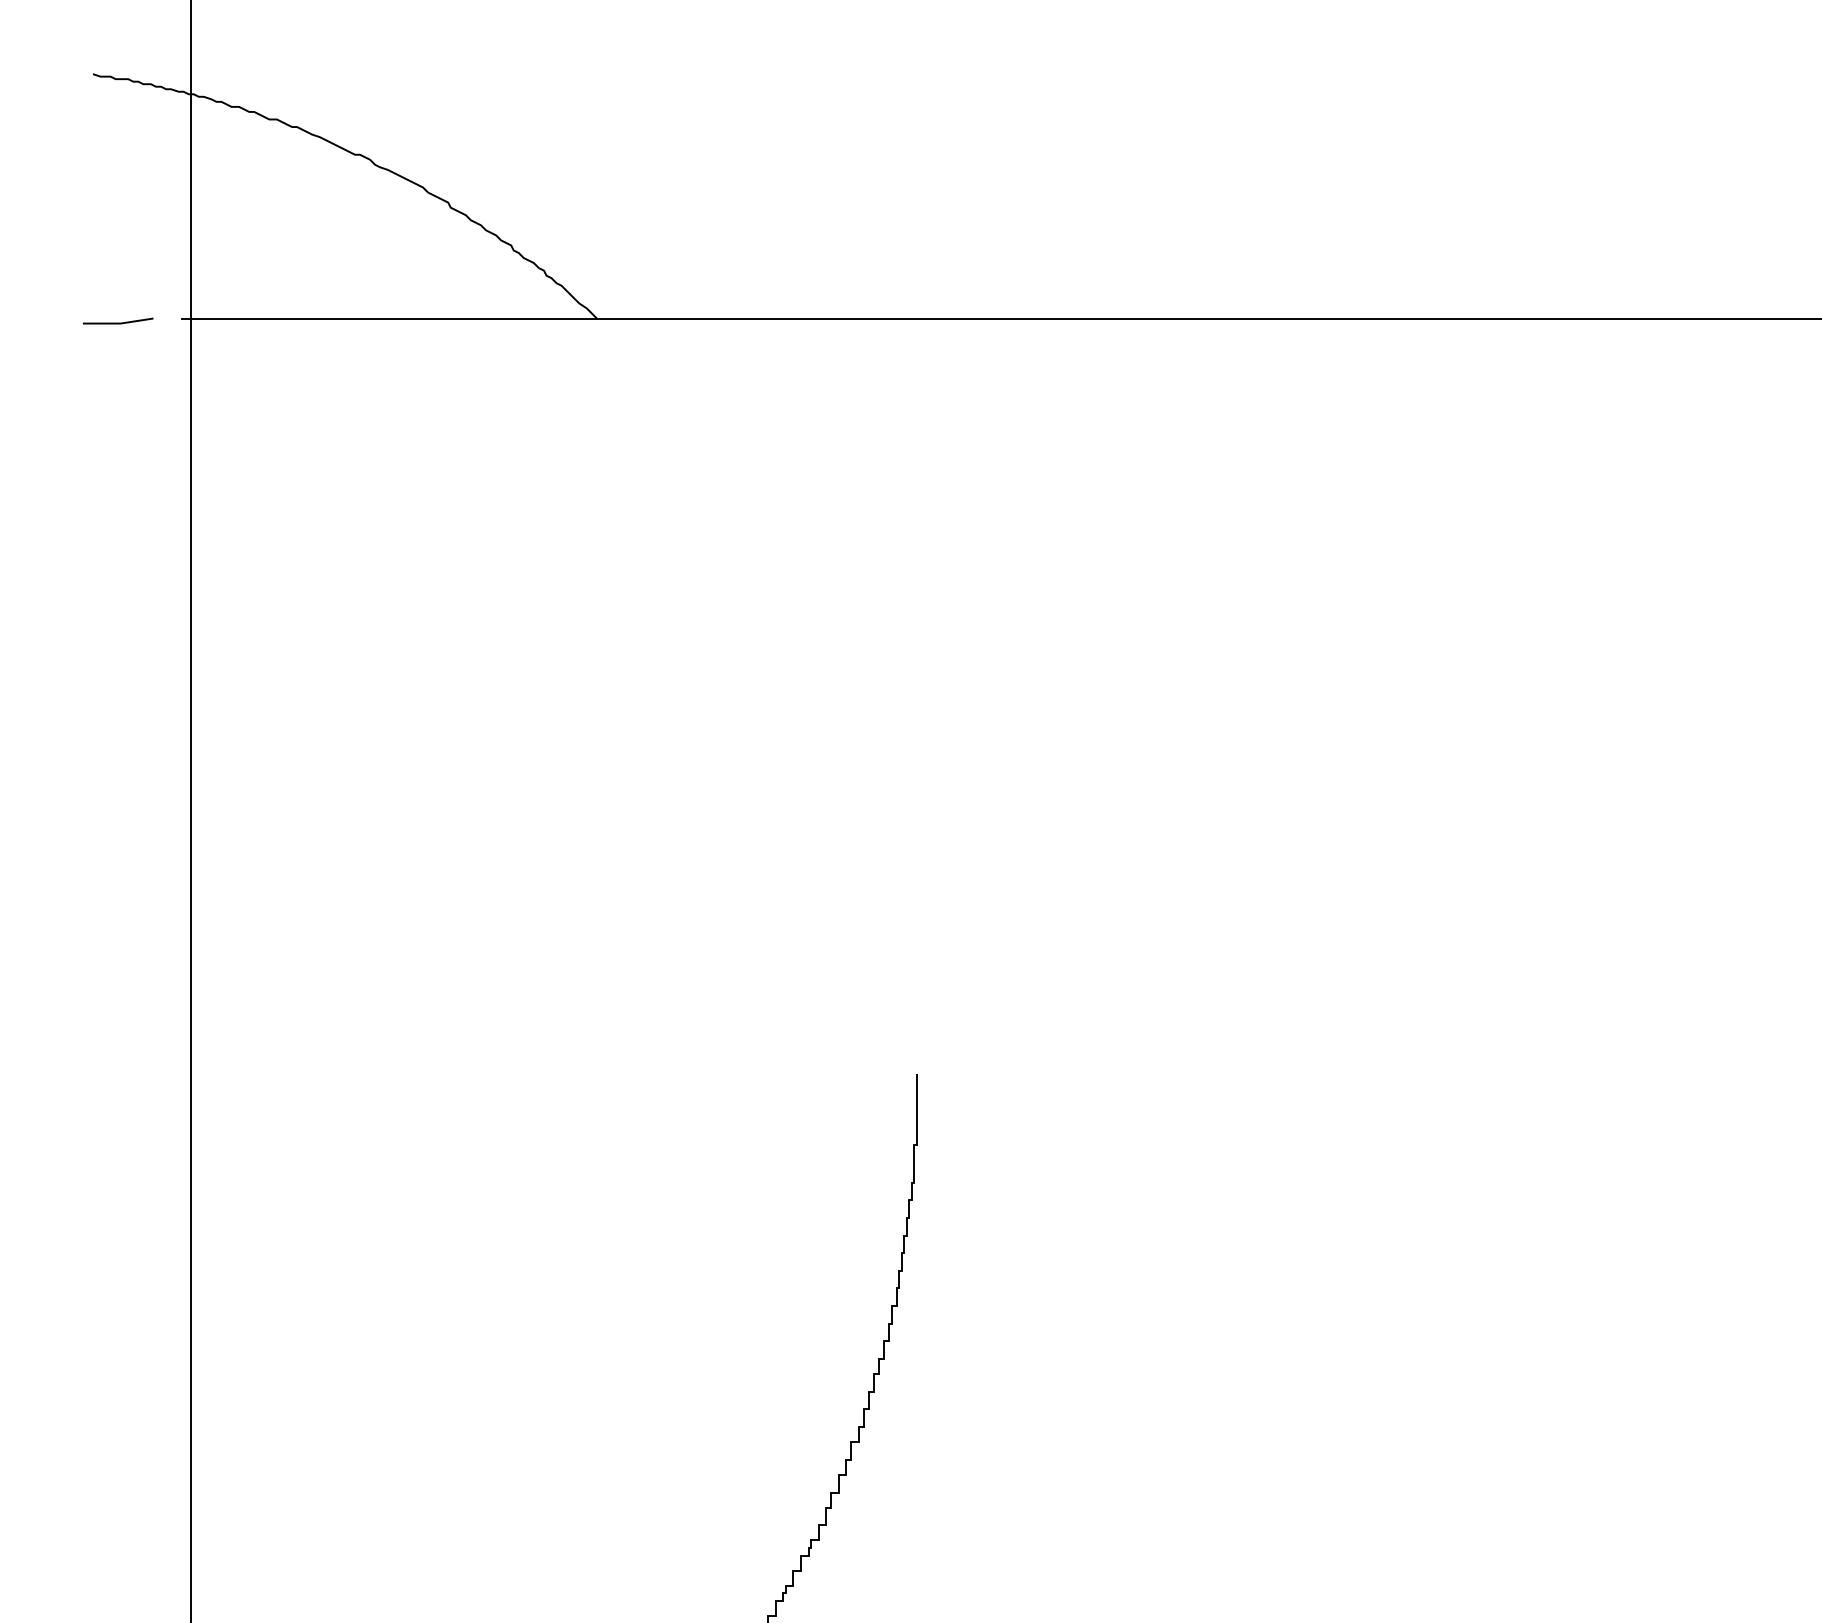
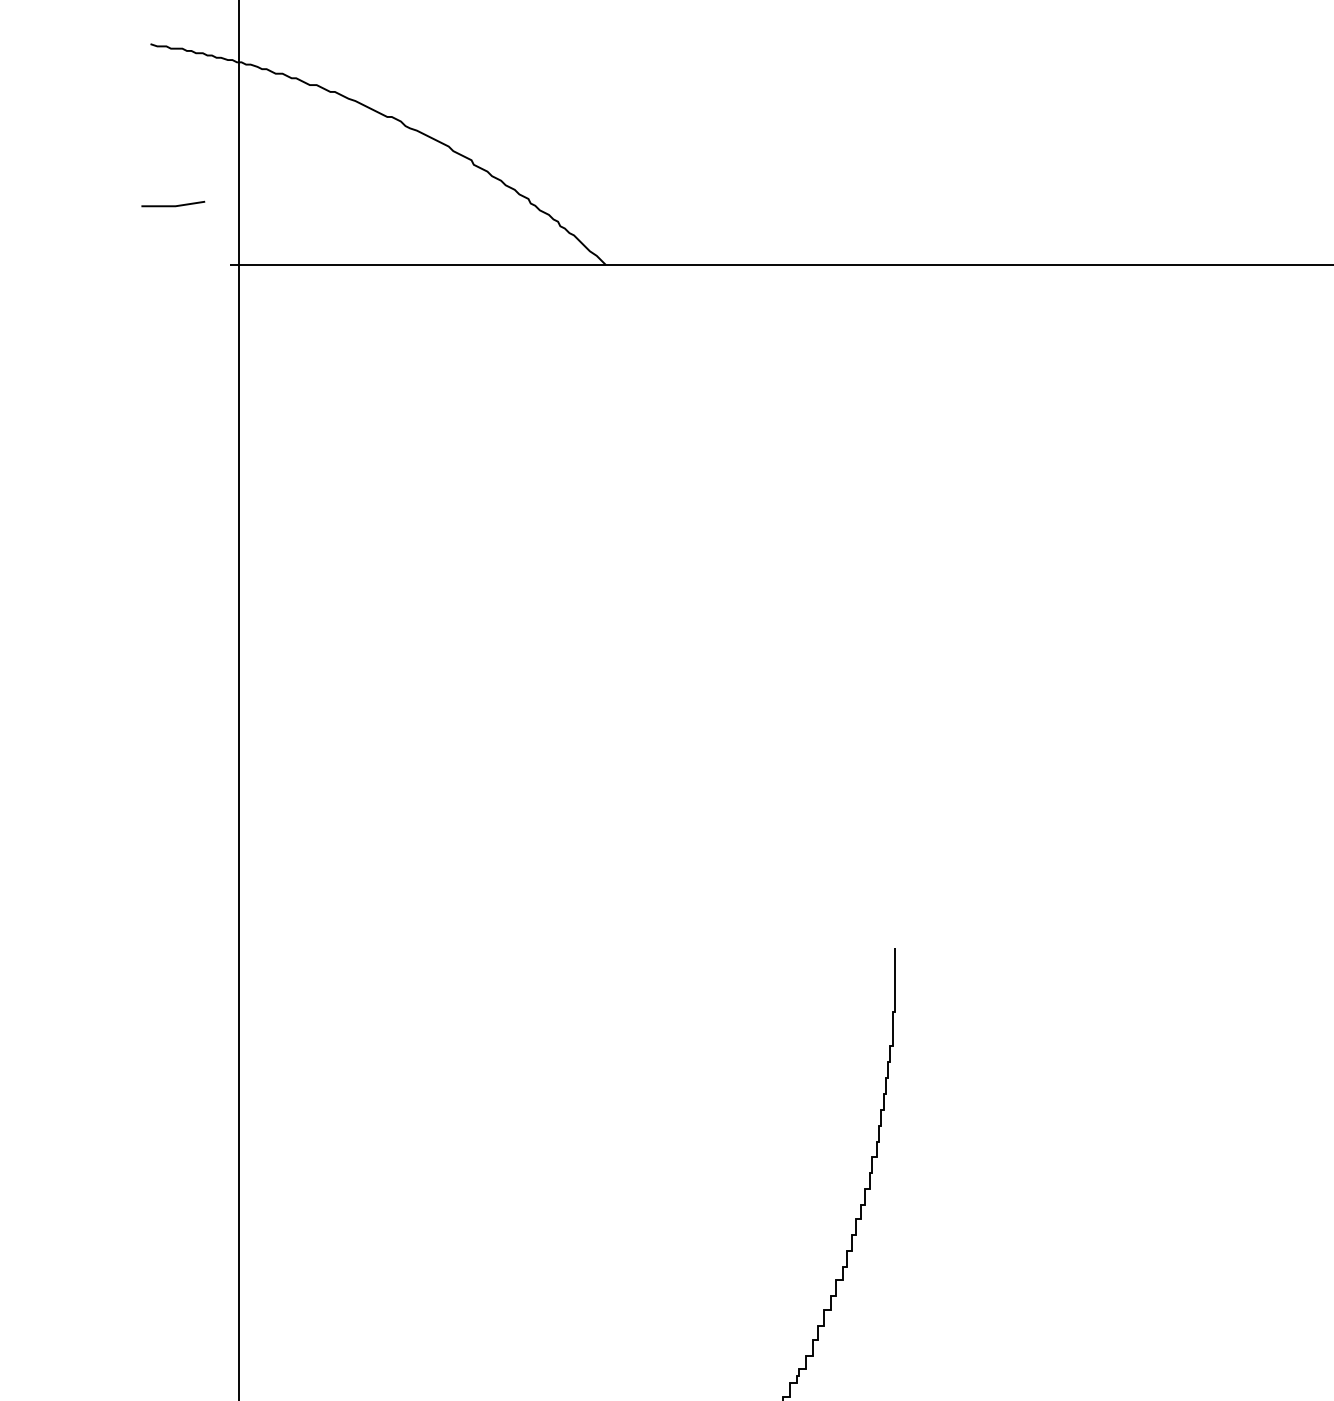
line: (118, 322) -> (173, 205), moved

